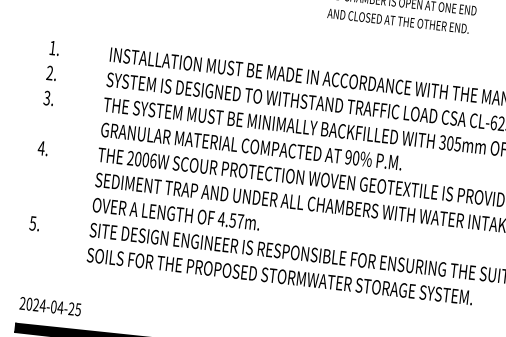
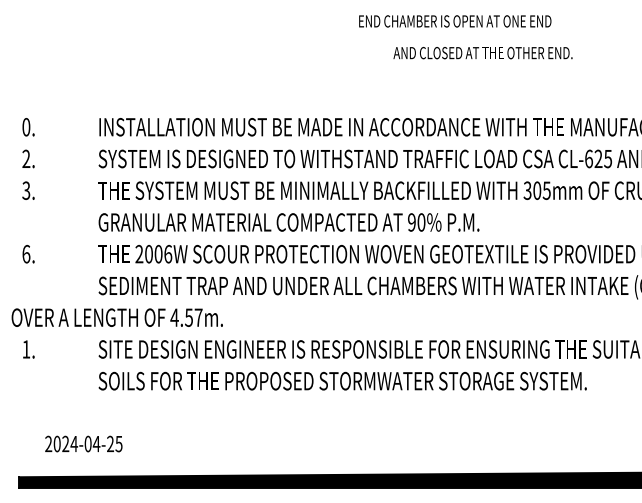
text: (397, 21) -> (482, 53), moved
text: (52, 48) -> (26, 127), 1. -> 0.
text: (41, 147) -> (26, 253), 4. -> 6.
text: (175, 213) -> (116, 317), moved
text: (33, 223) -> (26, 349), 5. -> 1.
text: (50, 306) -> (83, 443), moved

